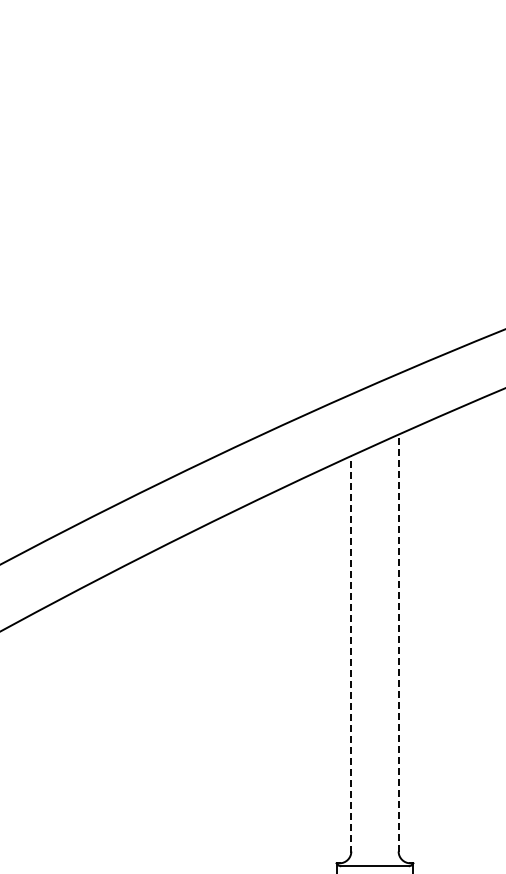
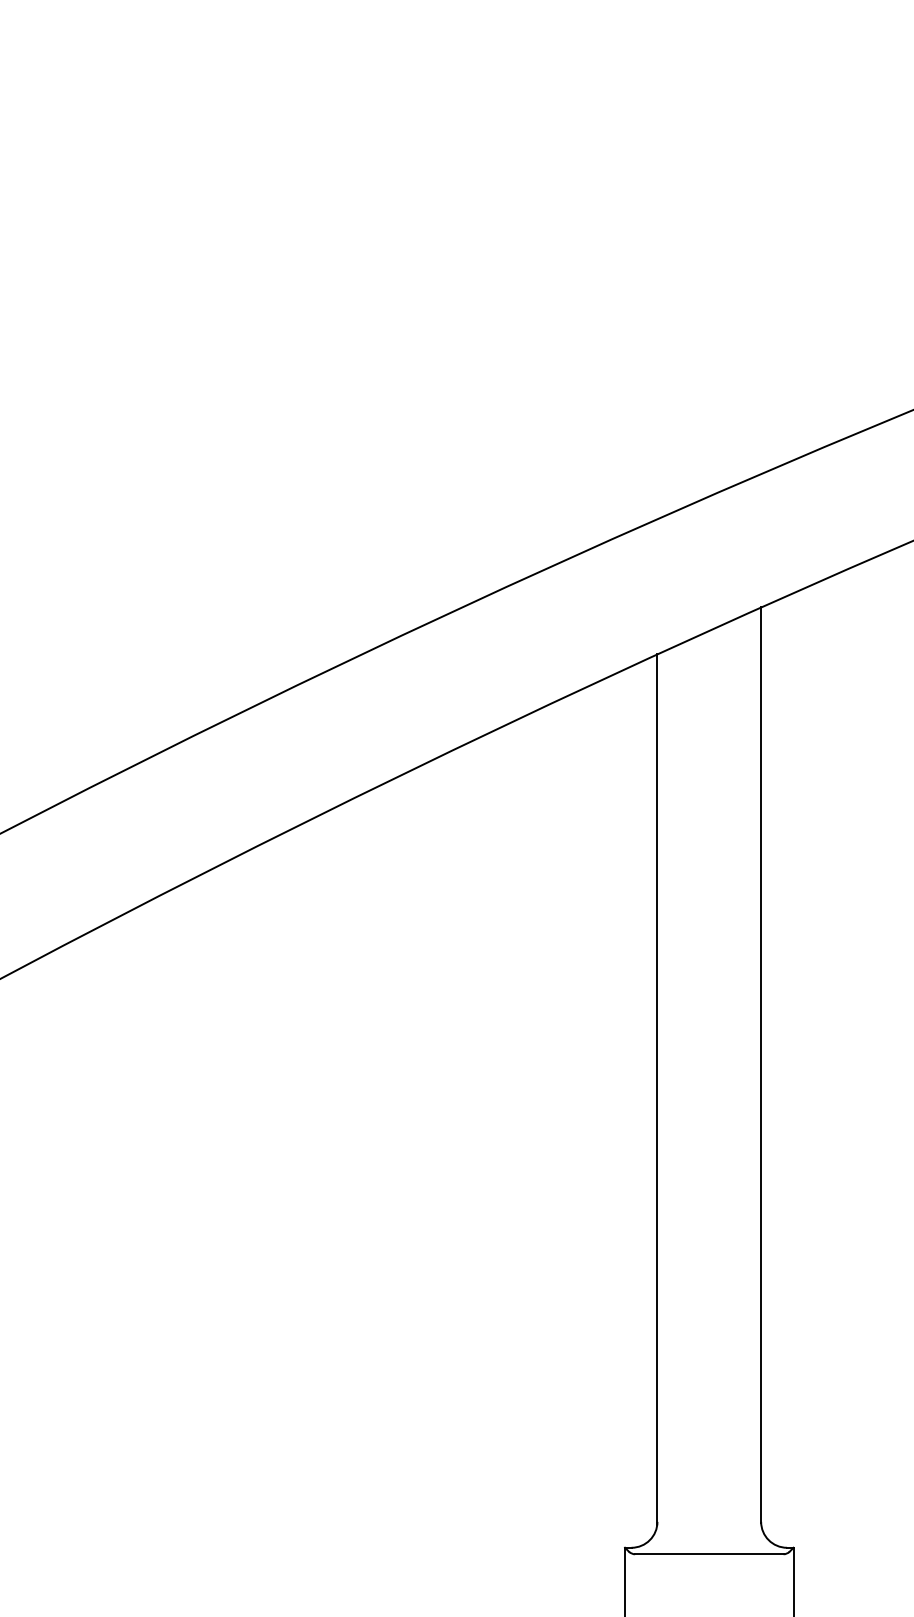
line: (398, 643) -> (760, 1065), dashed -> solid
line: (351, 653) -> (657, 1087), dashed -> solid

